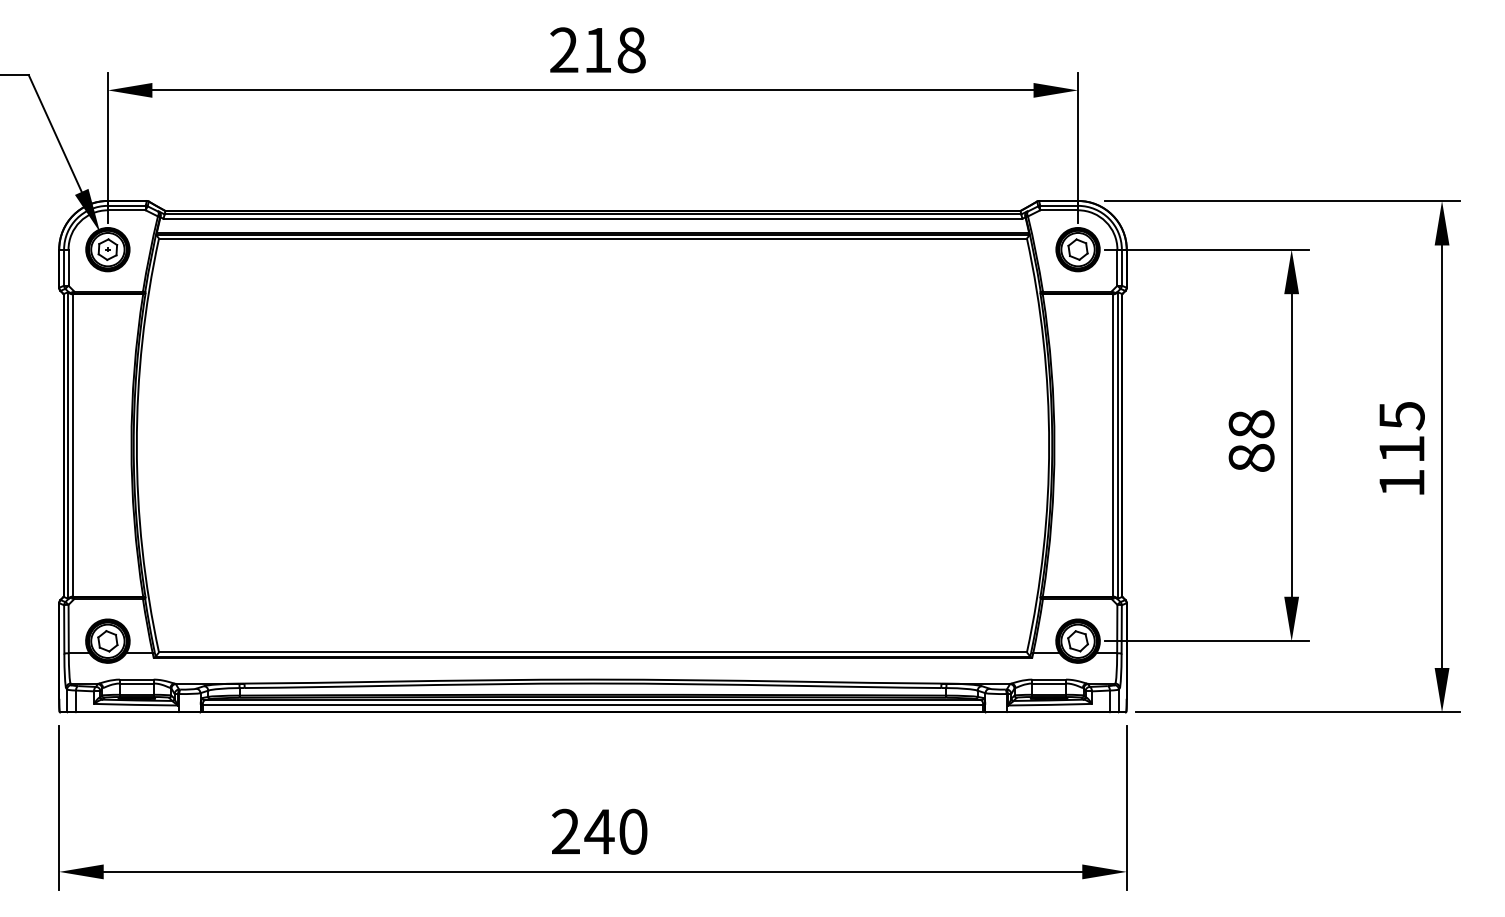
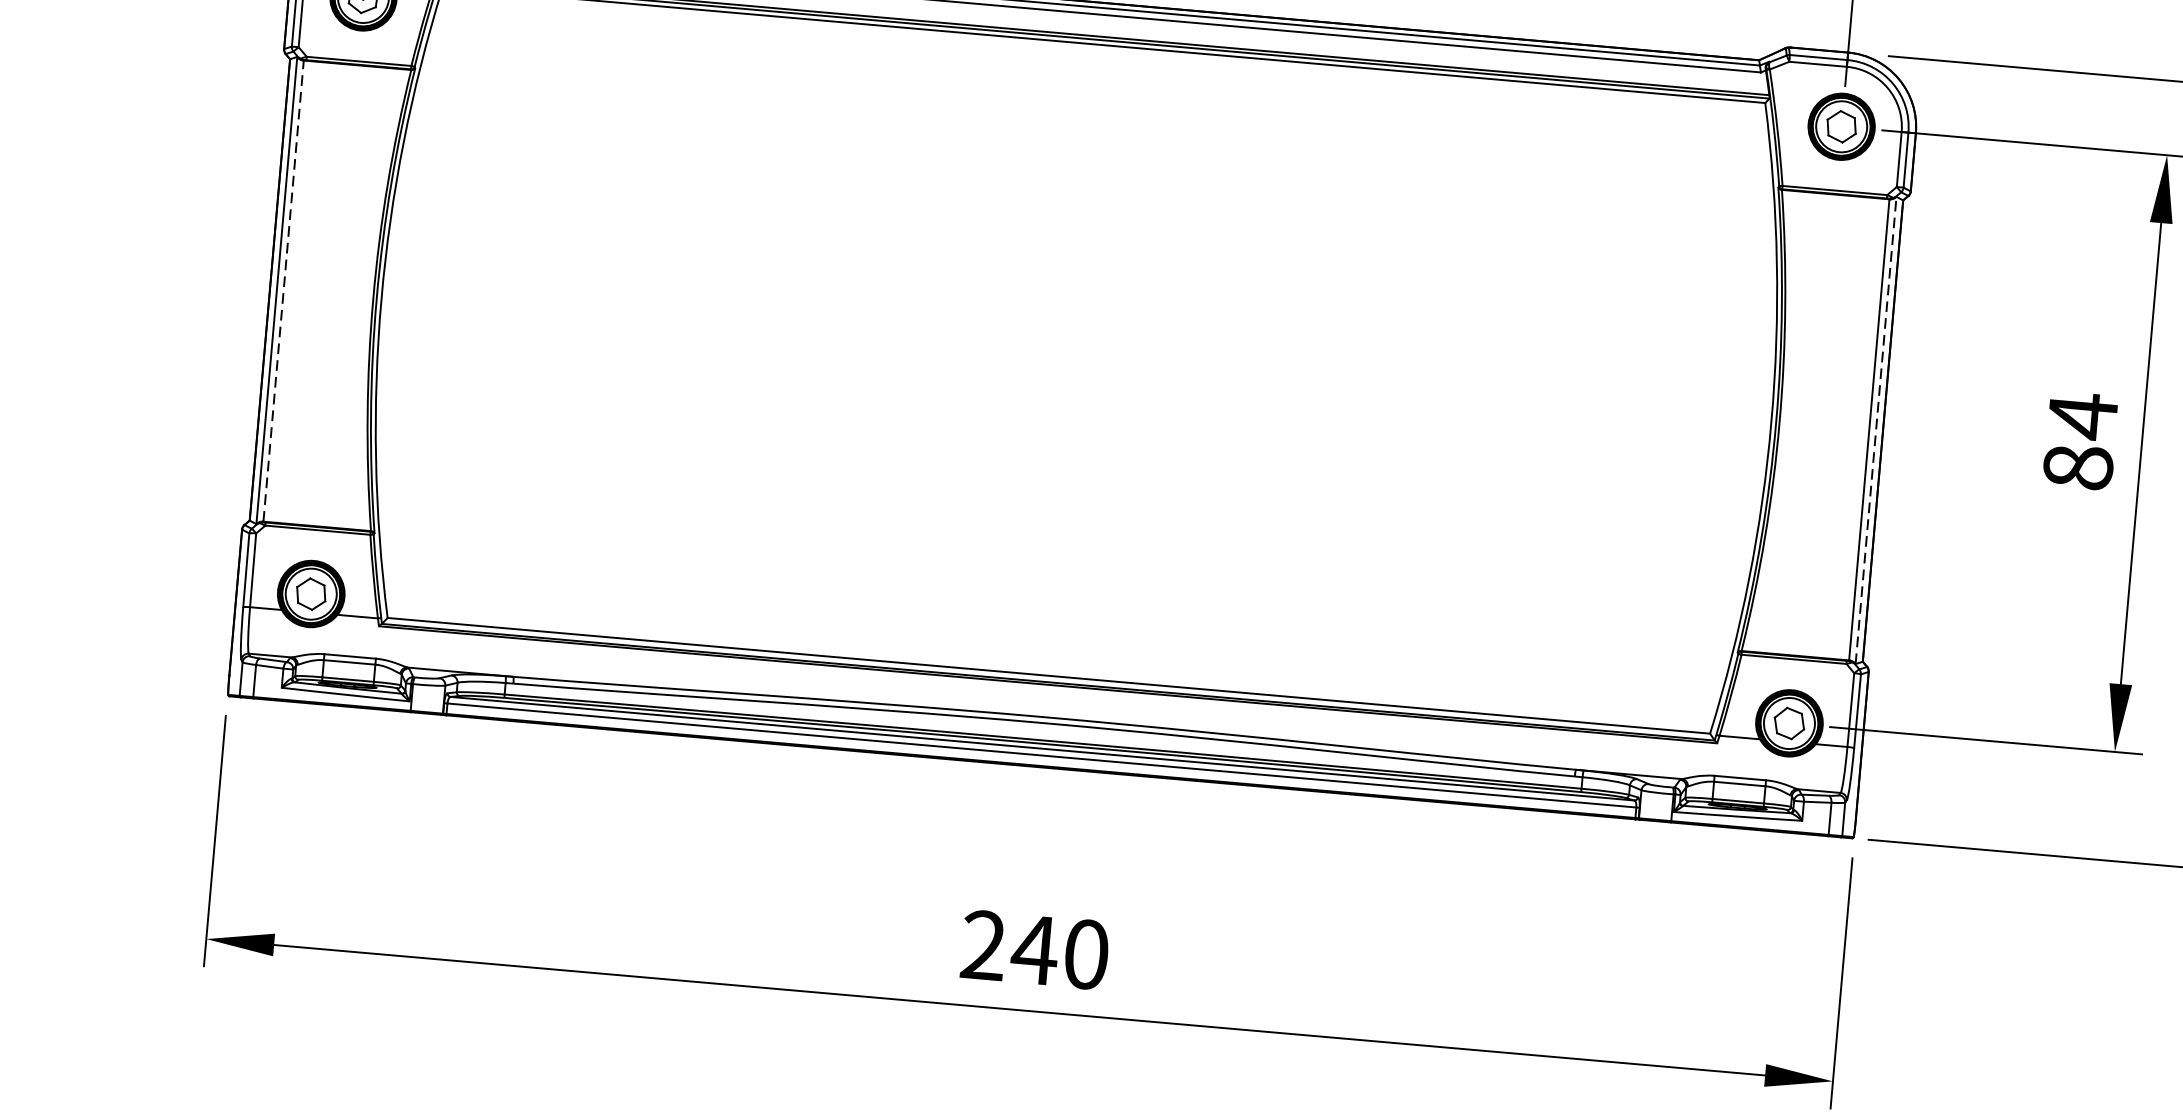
text: (1251, 424) -> (2082, 416), 88 -> 84
line: (72, 444) -> (283, 289), solid -> dashed
line: (1117, 444) -> (1875, 428), solid -> dashed

